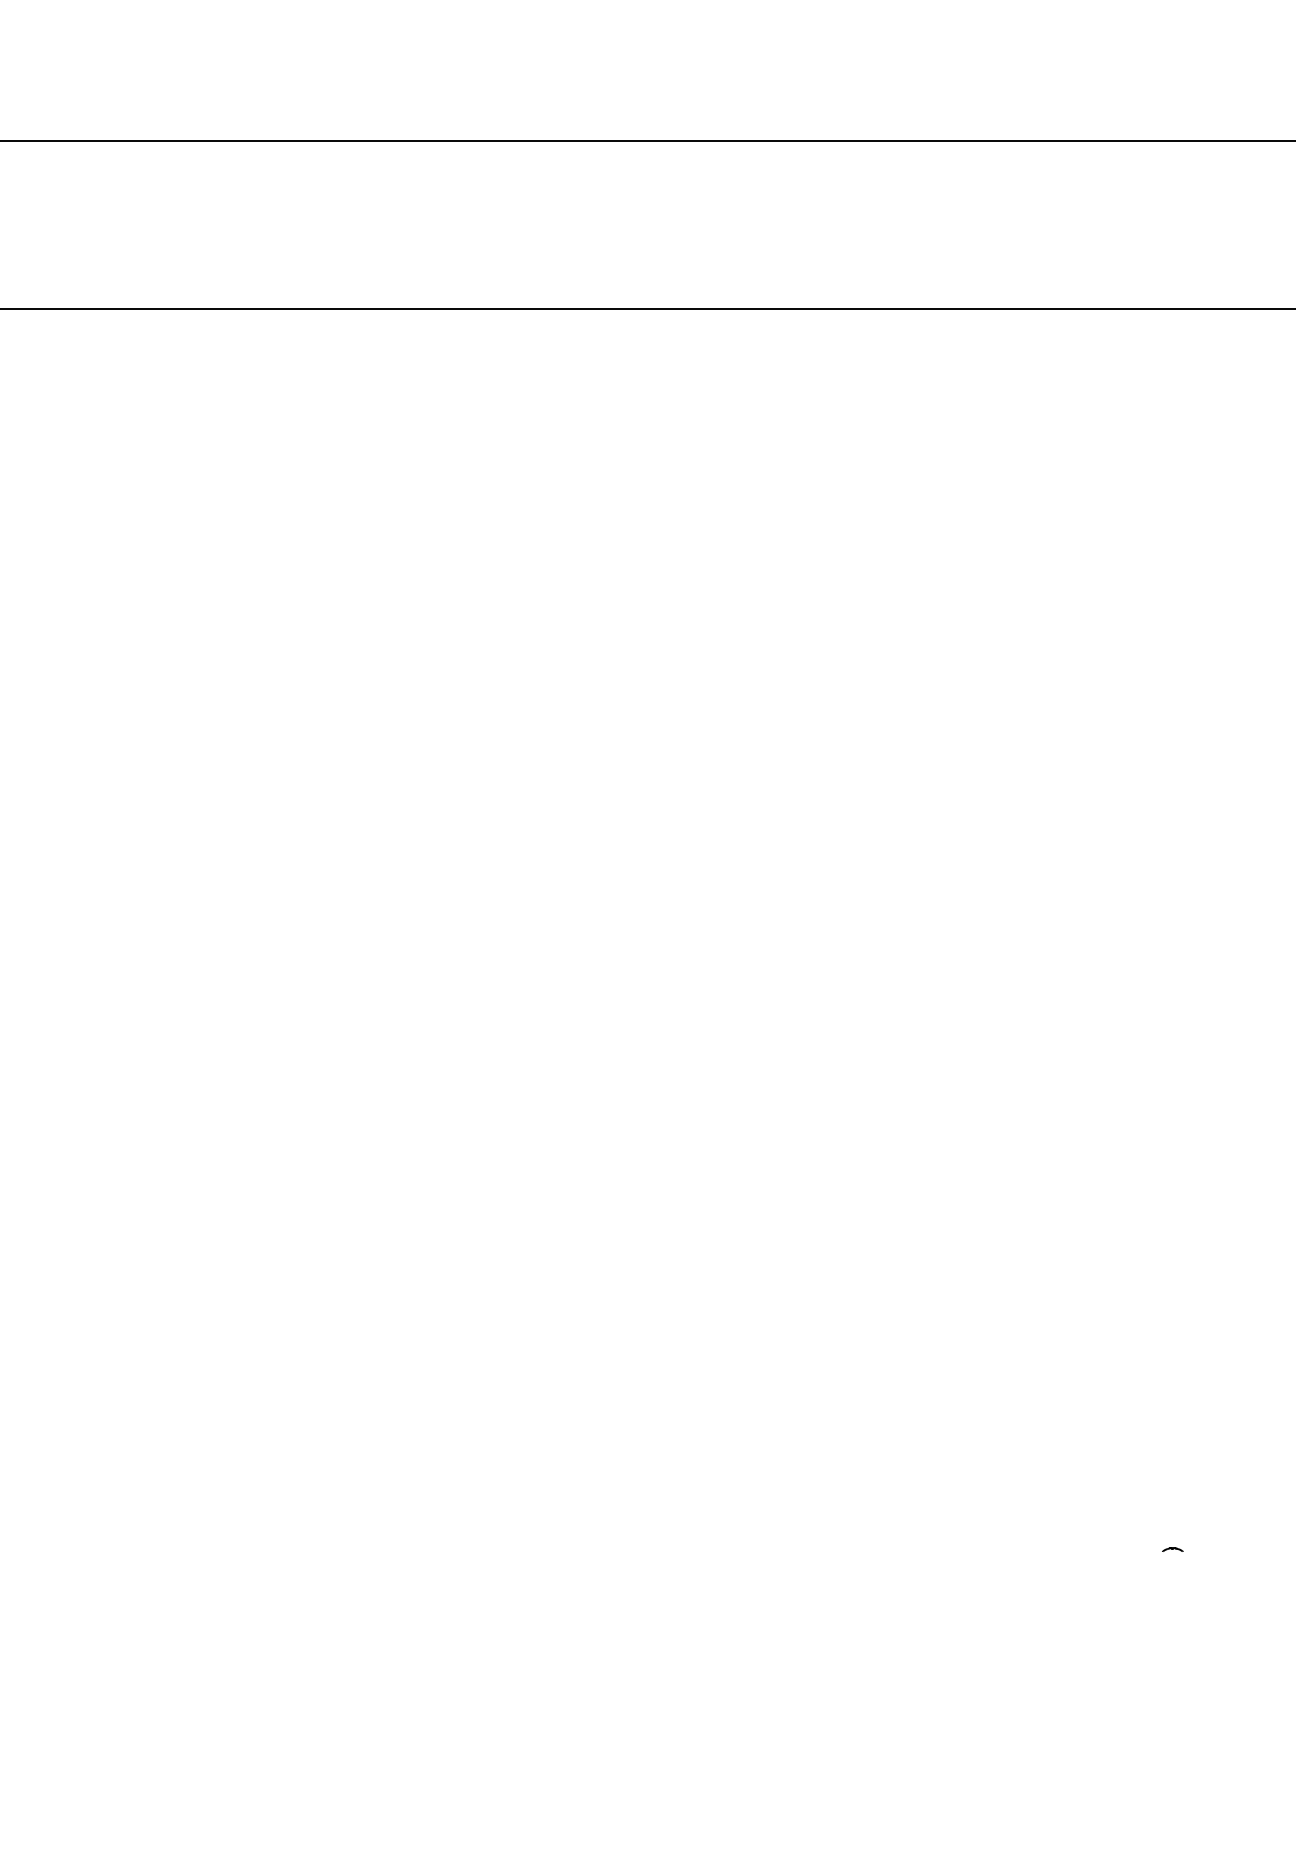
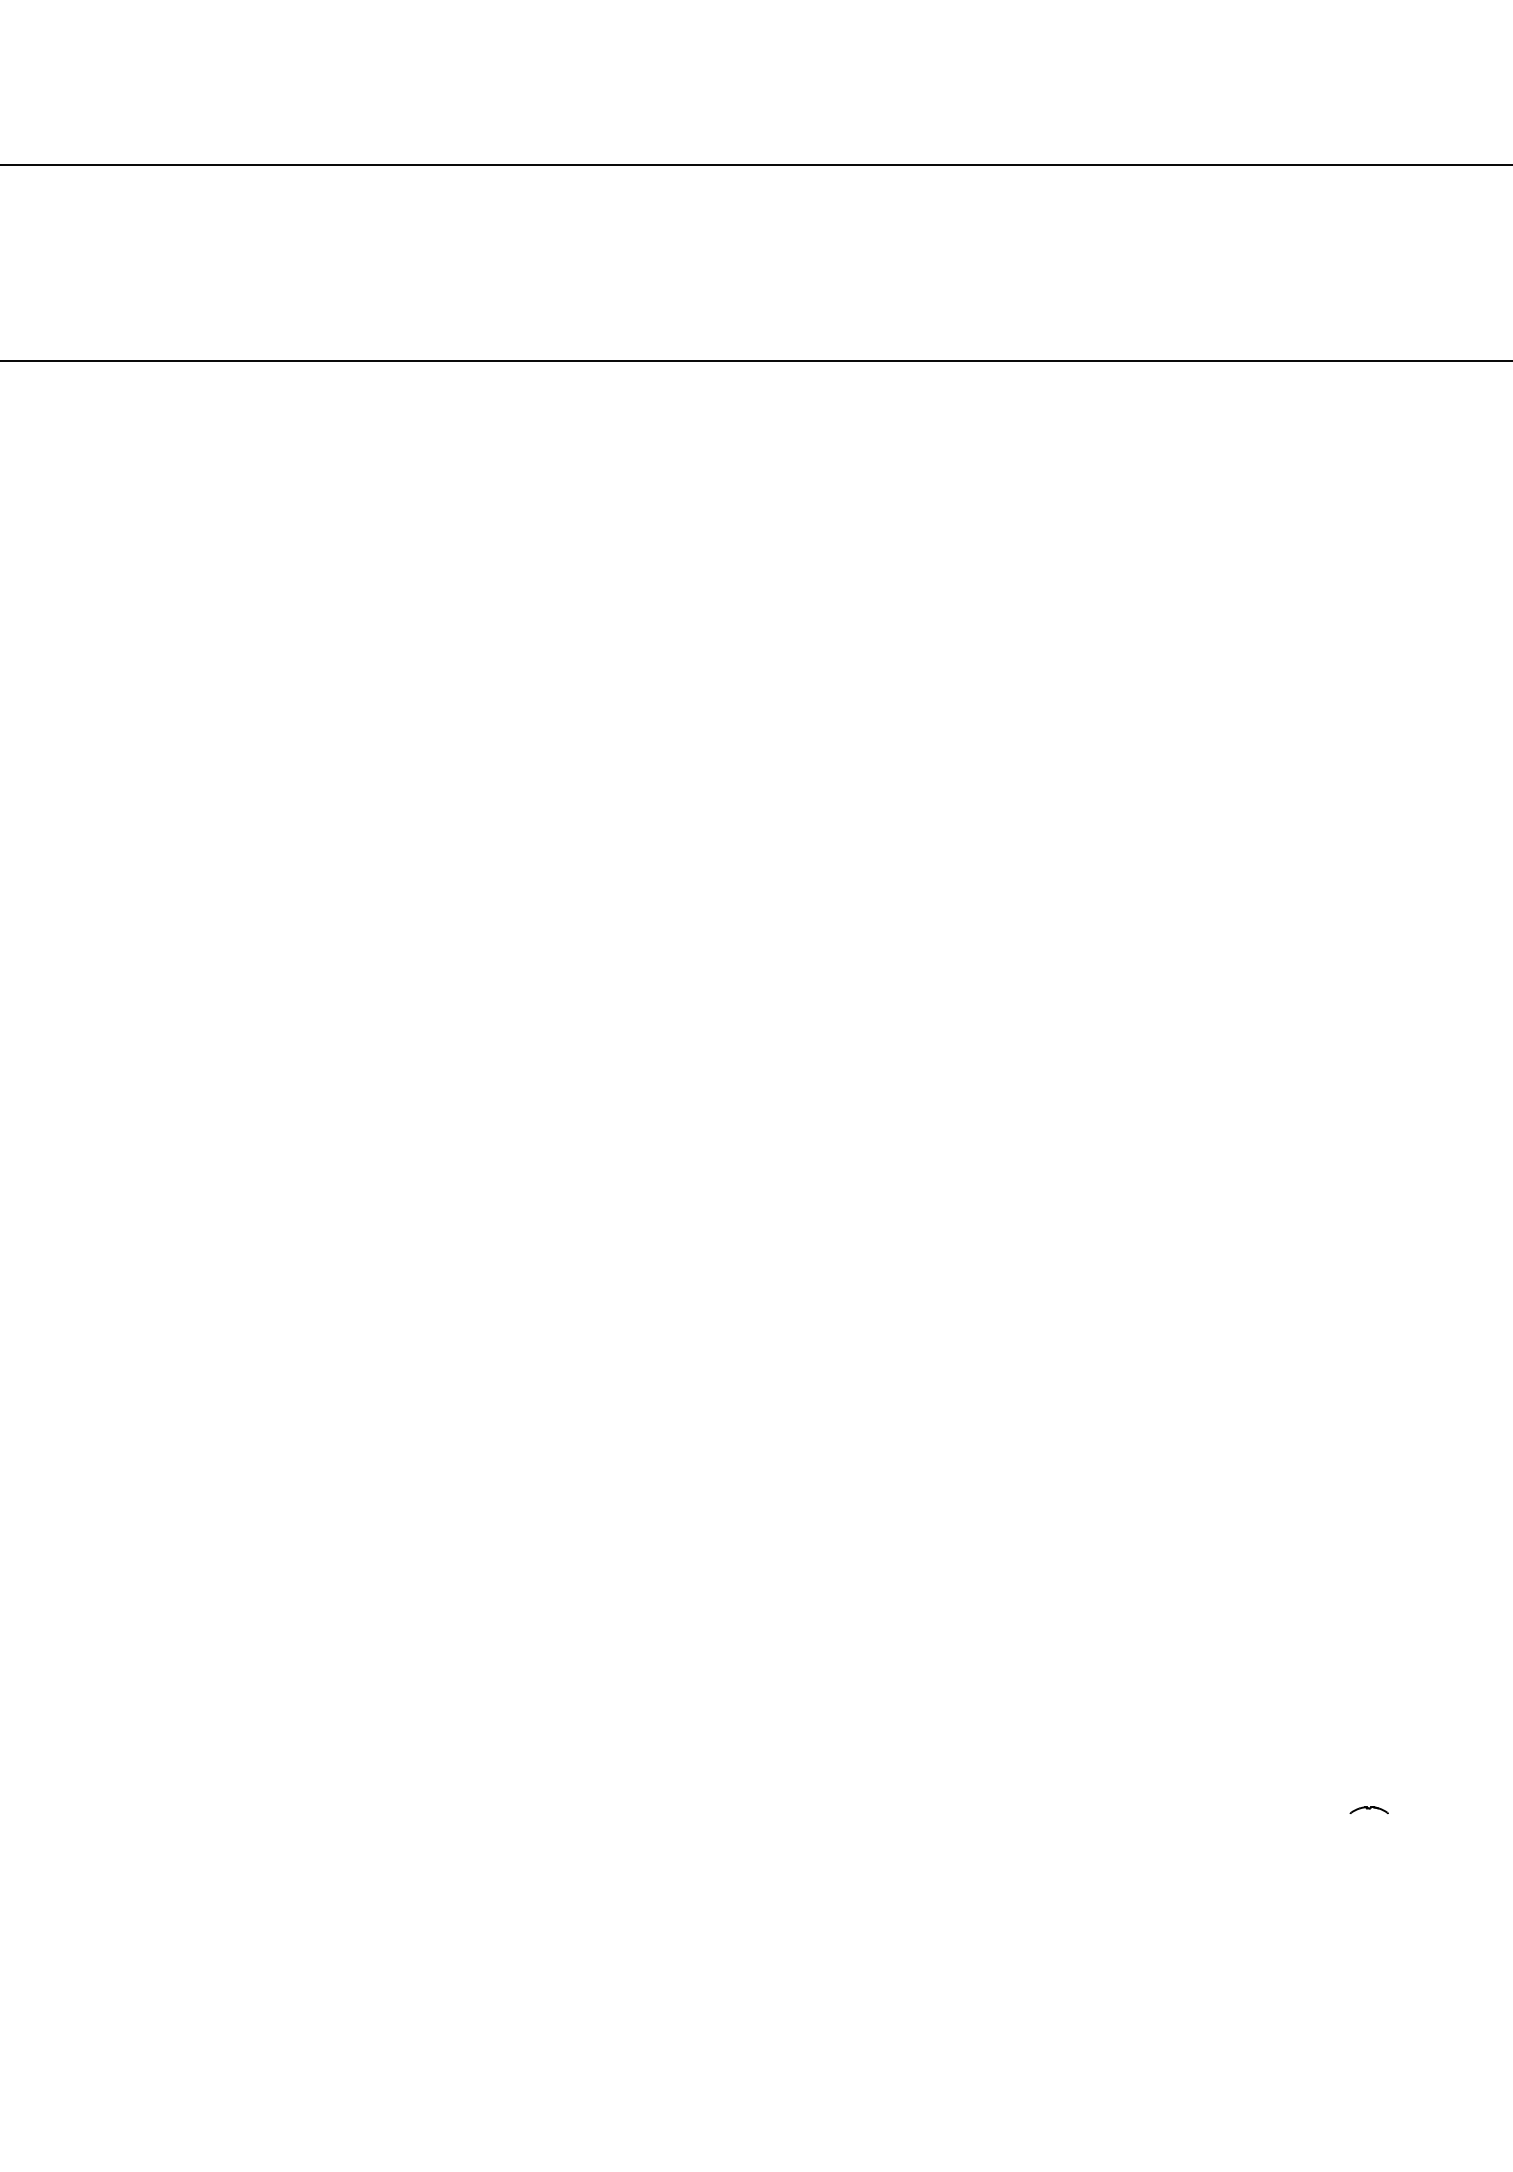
part: (1172, 1549) -> (1369, 1809), size x1.6

